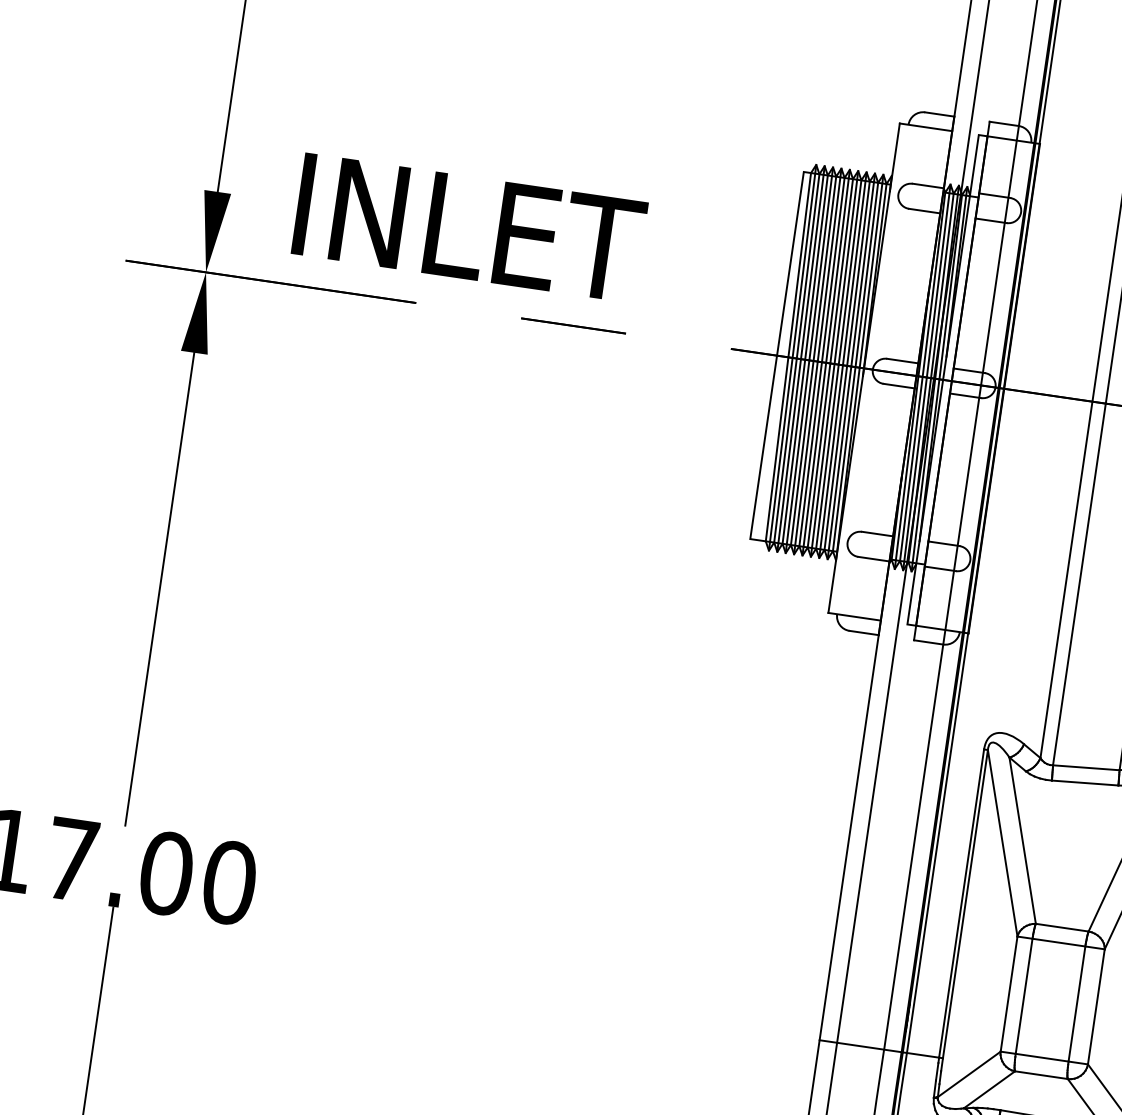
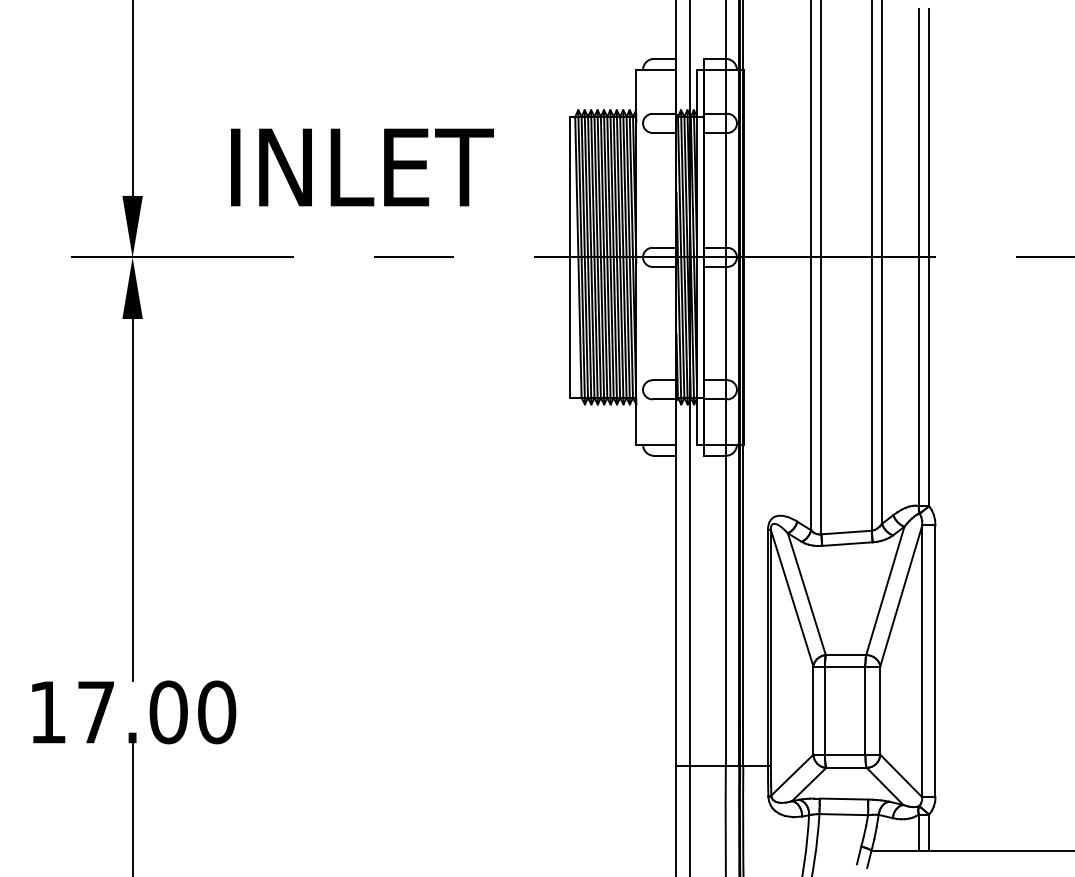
text: (469, 228) -> (362, 167), moved

